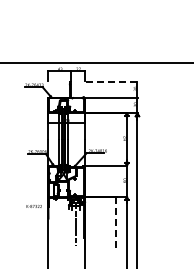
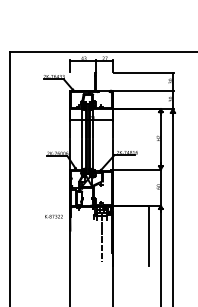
line: (112, 81) -> (144, 72), dashed -> solid
line: (116, 223) -> (148, 236), dashed -> solid

